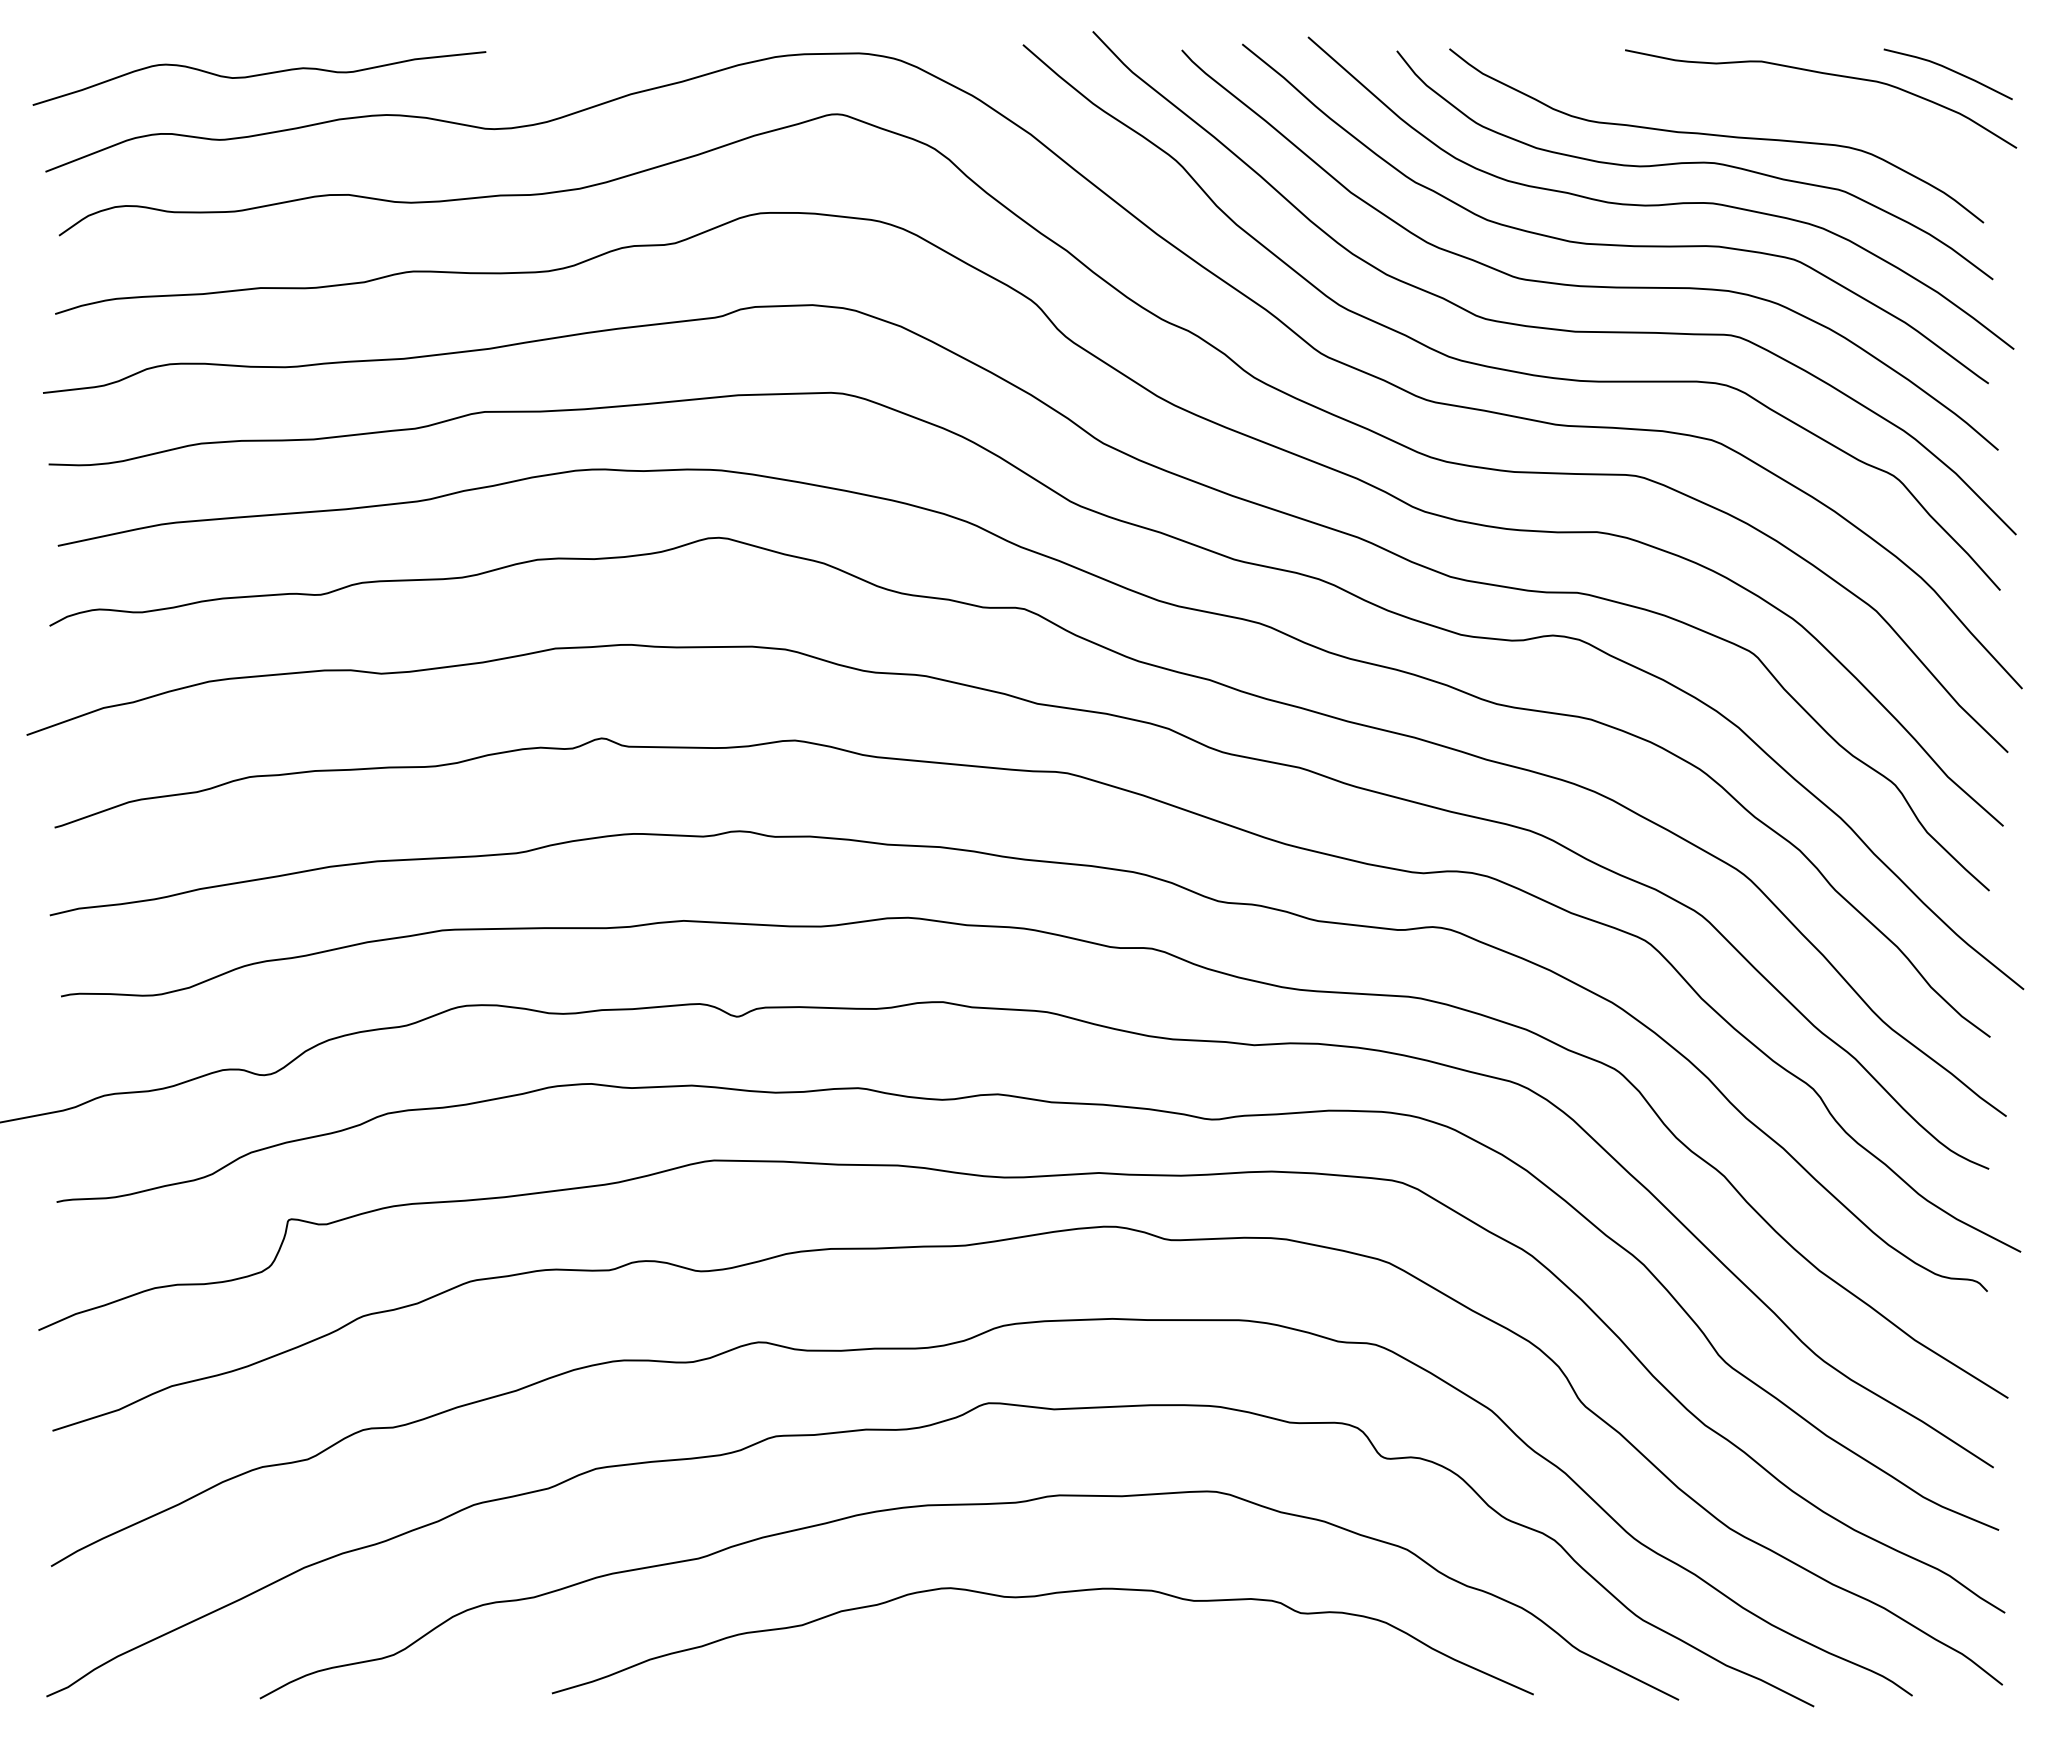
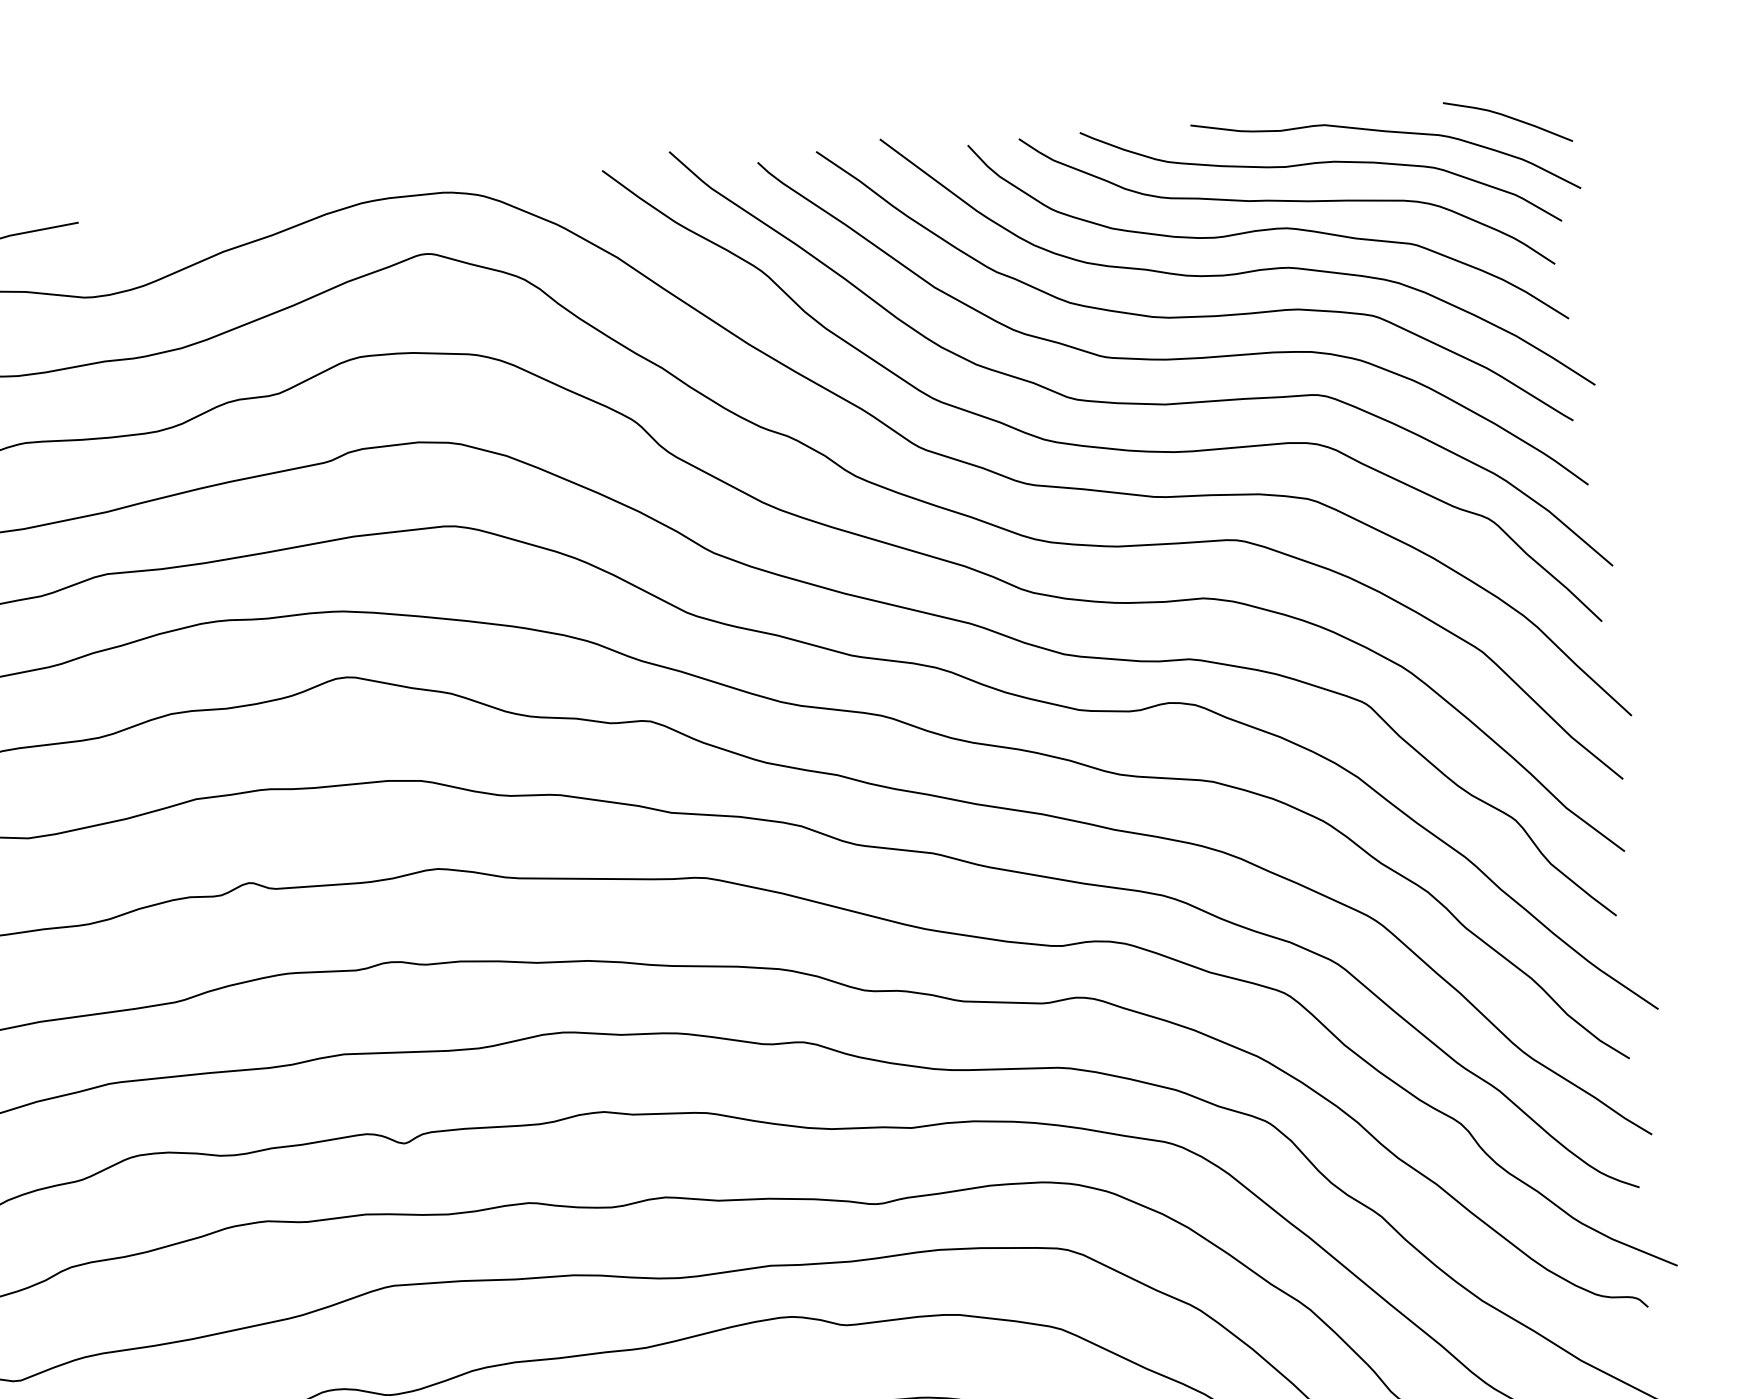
curve: (1752, 100) -> (1319, 163), added

